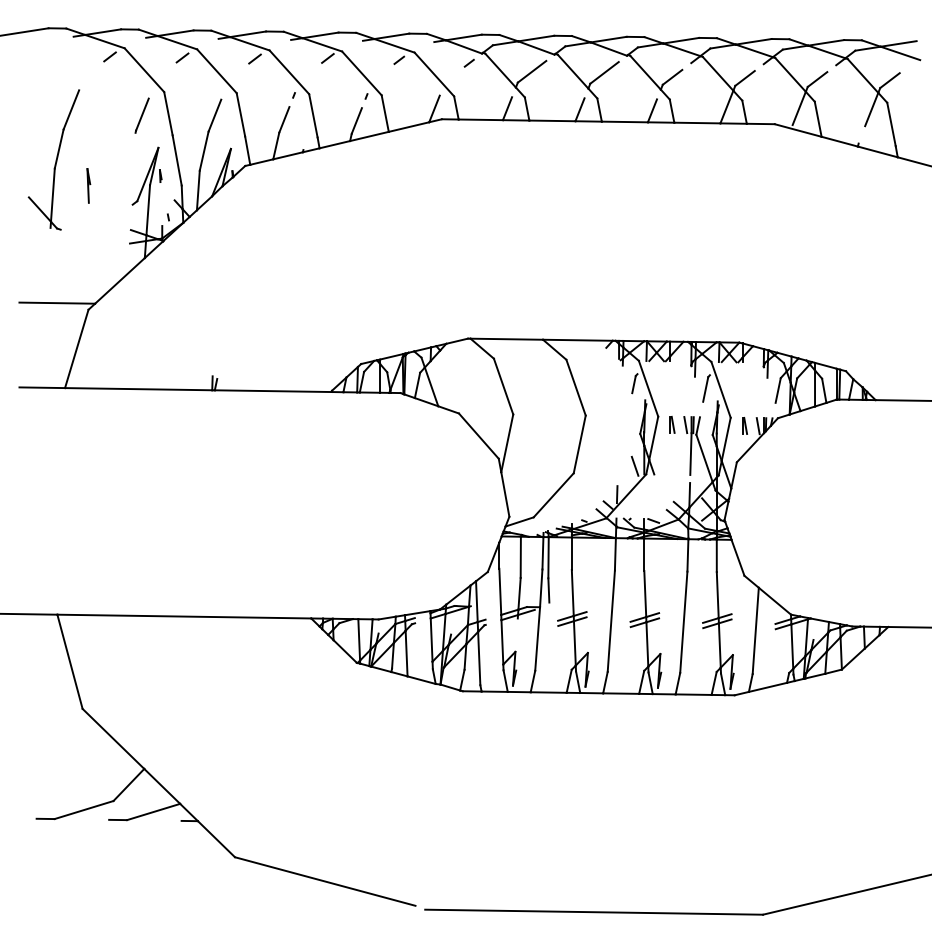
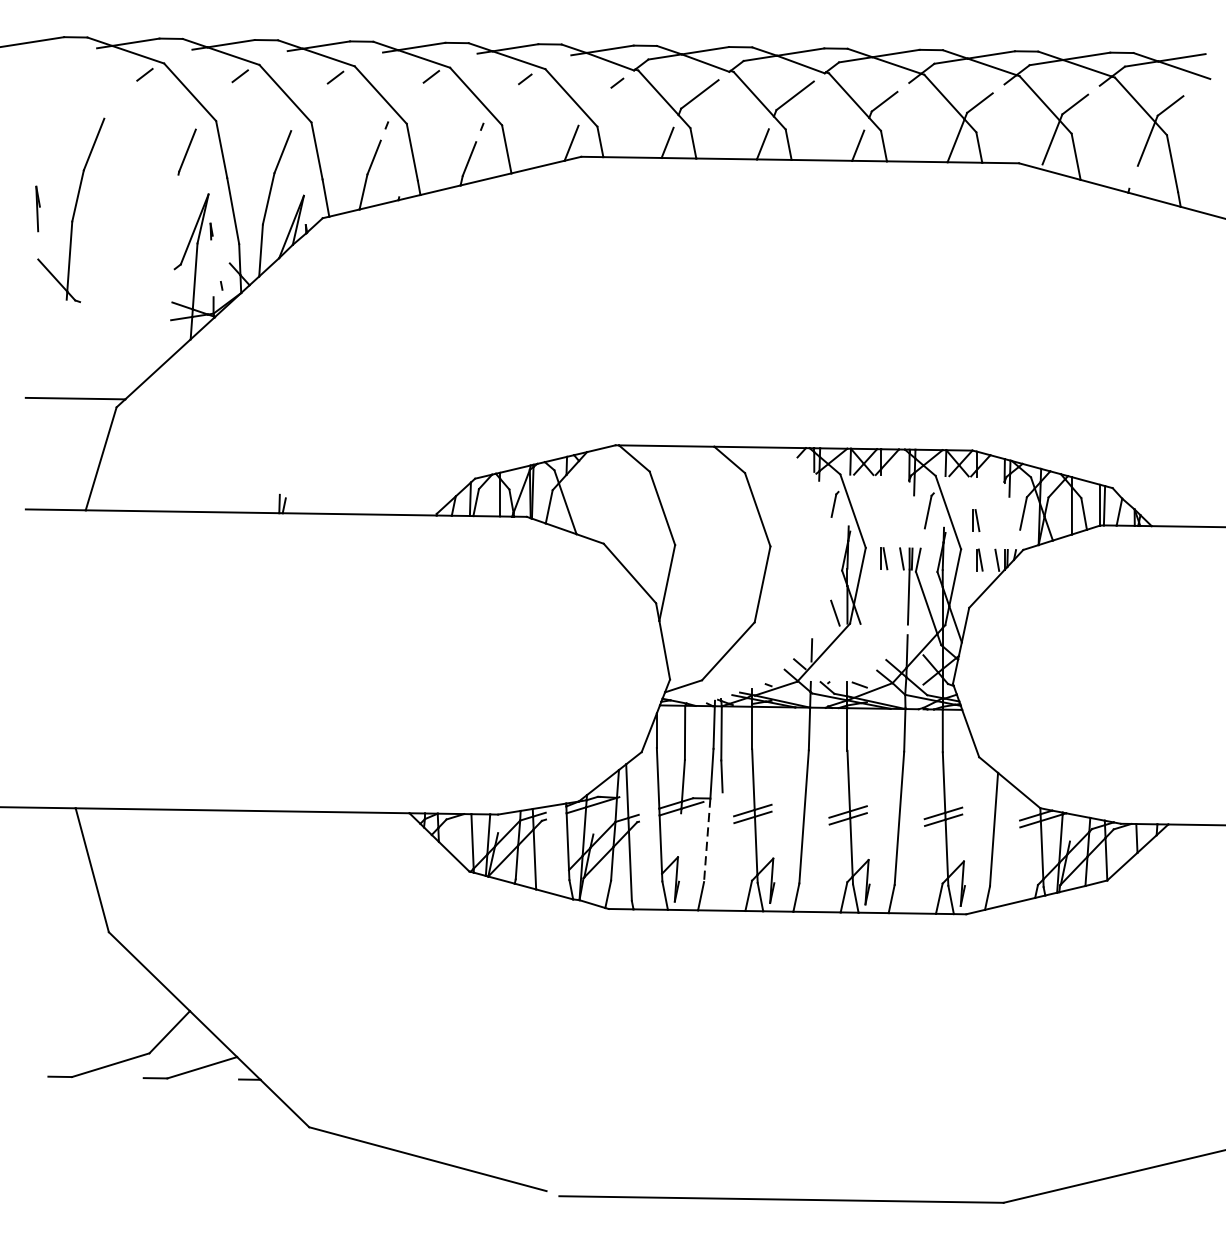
part: (88, 185) -> (37, 208), moved
part: (742, 395) -> (976, 520), added
line: (537, 639) -> (707, 840), solid -> dashed

